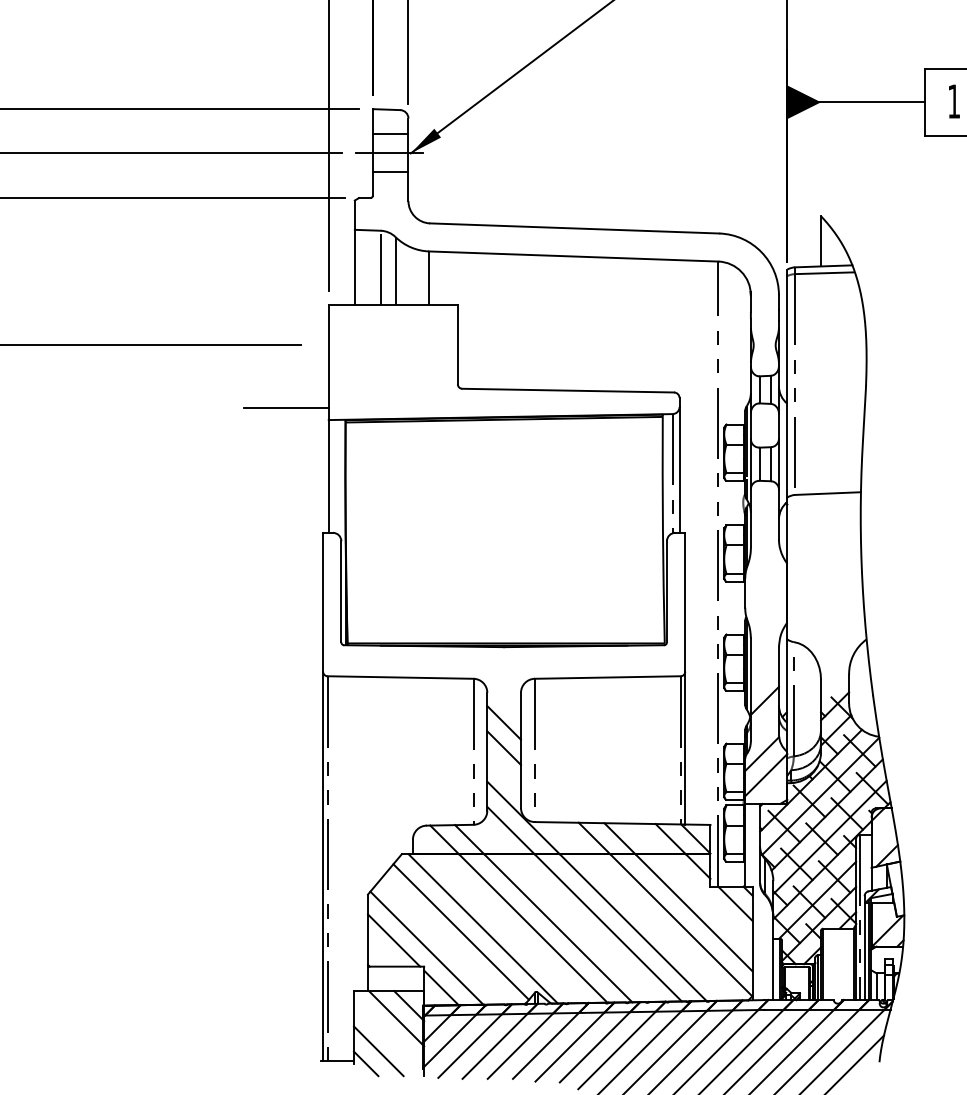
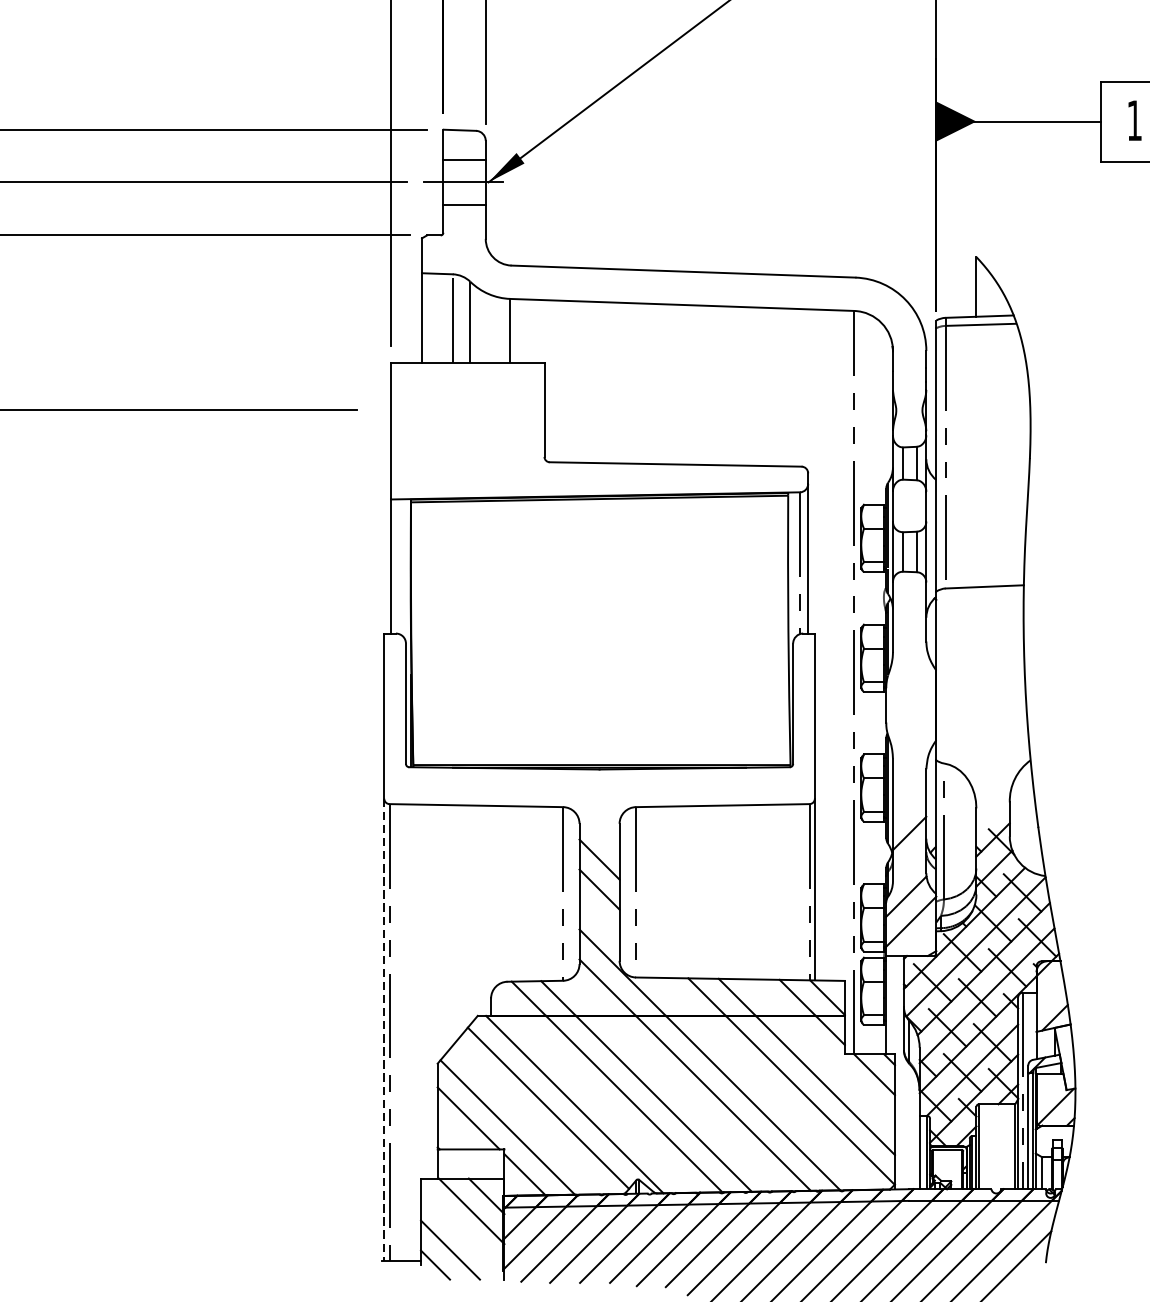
line: (286, 407) -> (340, 484), removed
line: (323, 866) -> (384, 1030), solid -> dashed

